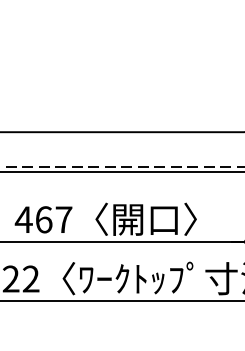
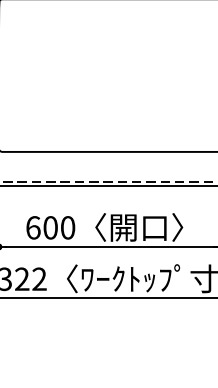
text: (43, 219) -> (50, 227), 467 -> 600

